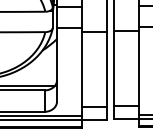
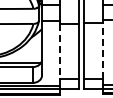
line: (81, 69) -> (60, 51), solid -> dashed
line: (138, 69) -> (102, 51), solid -> dashed

